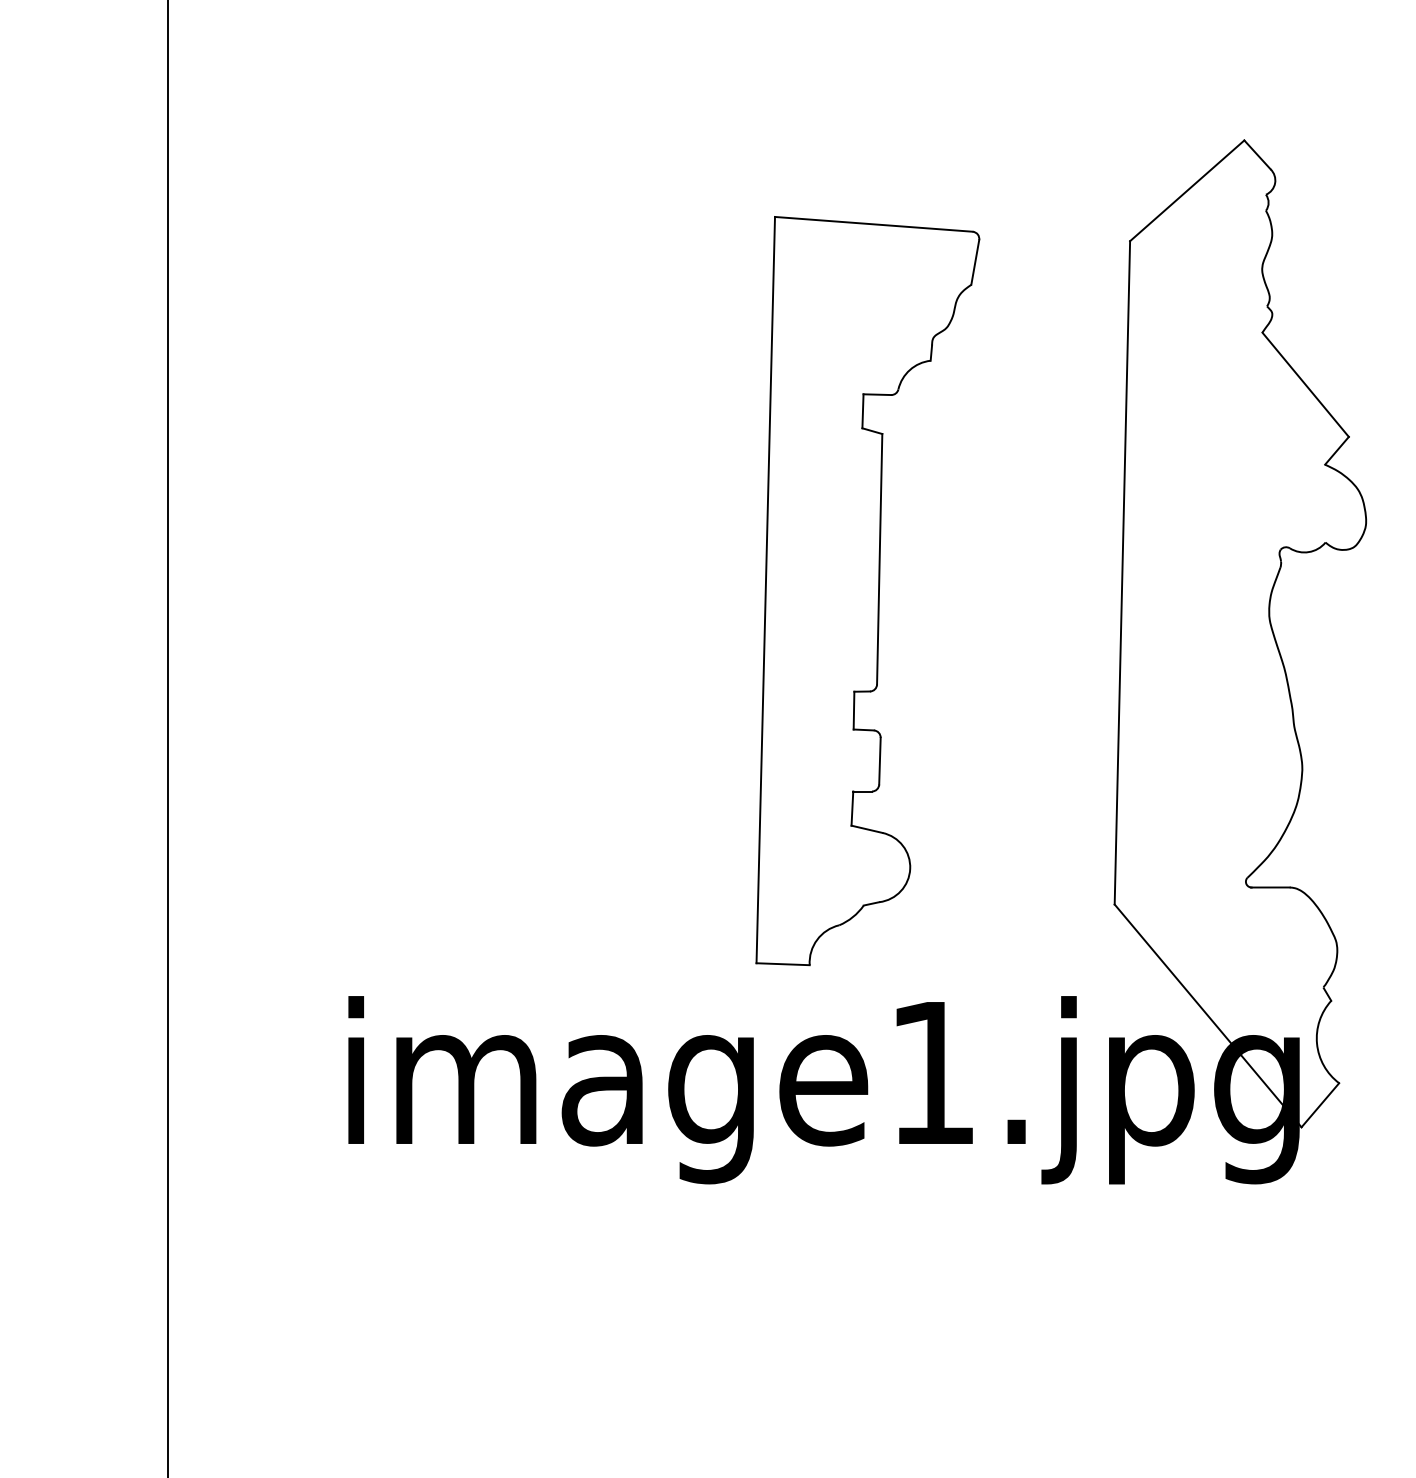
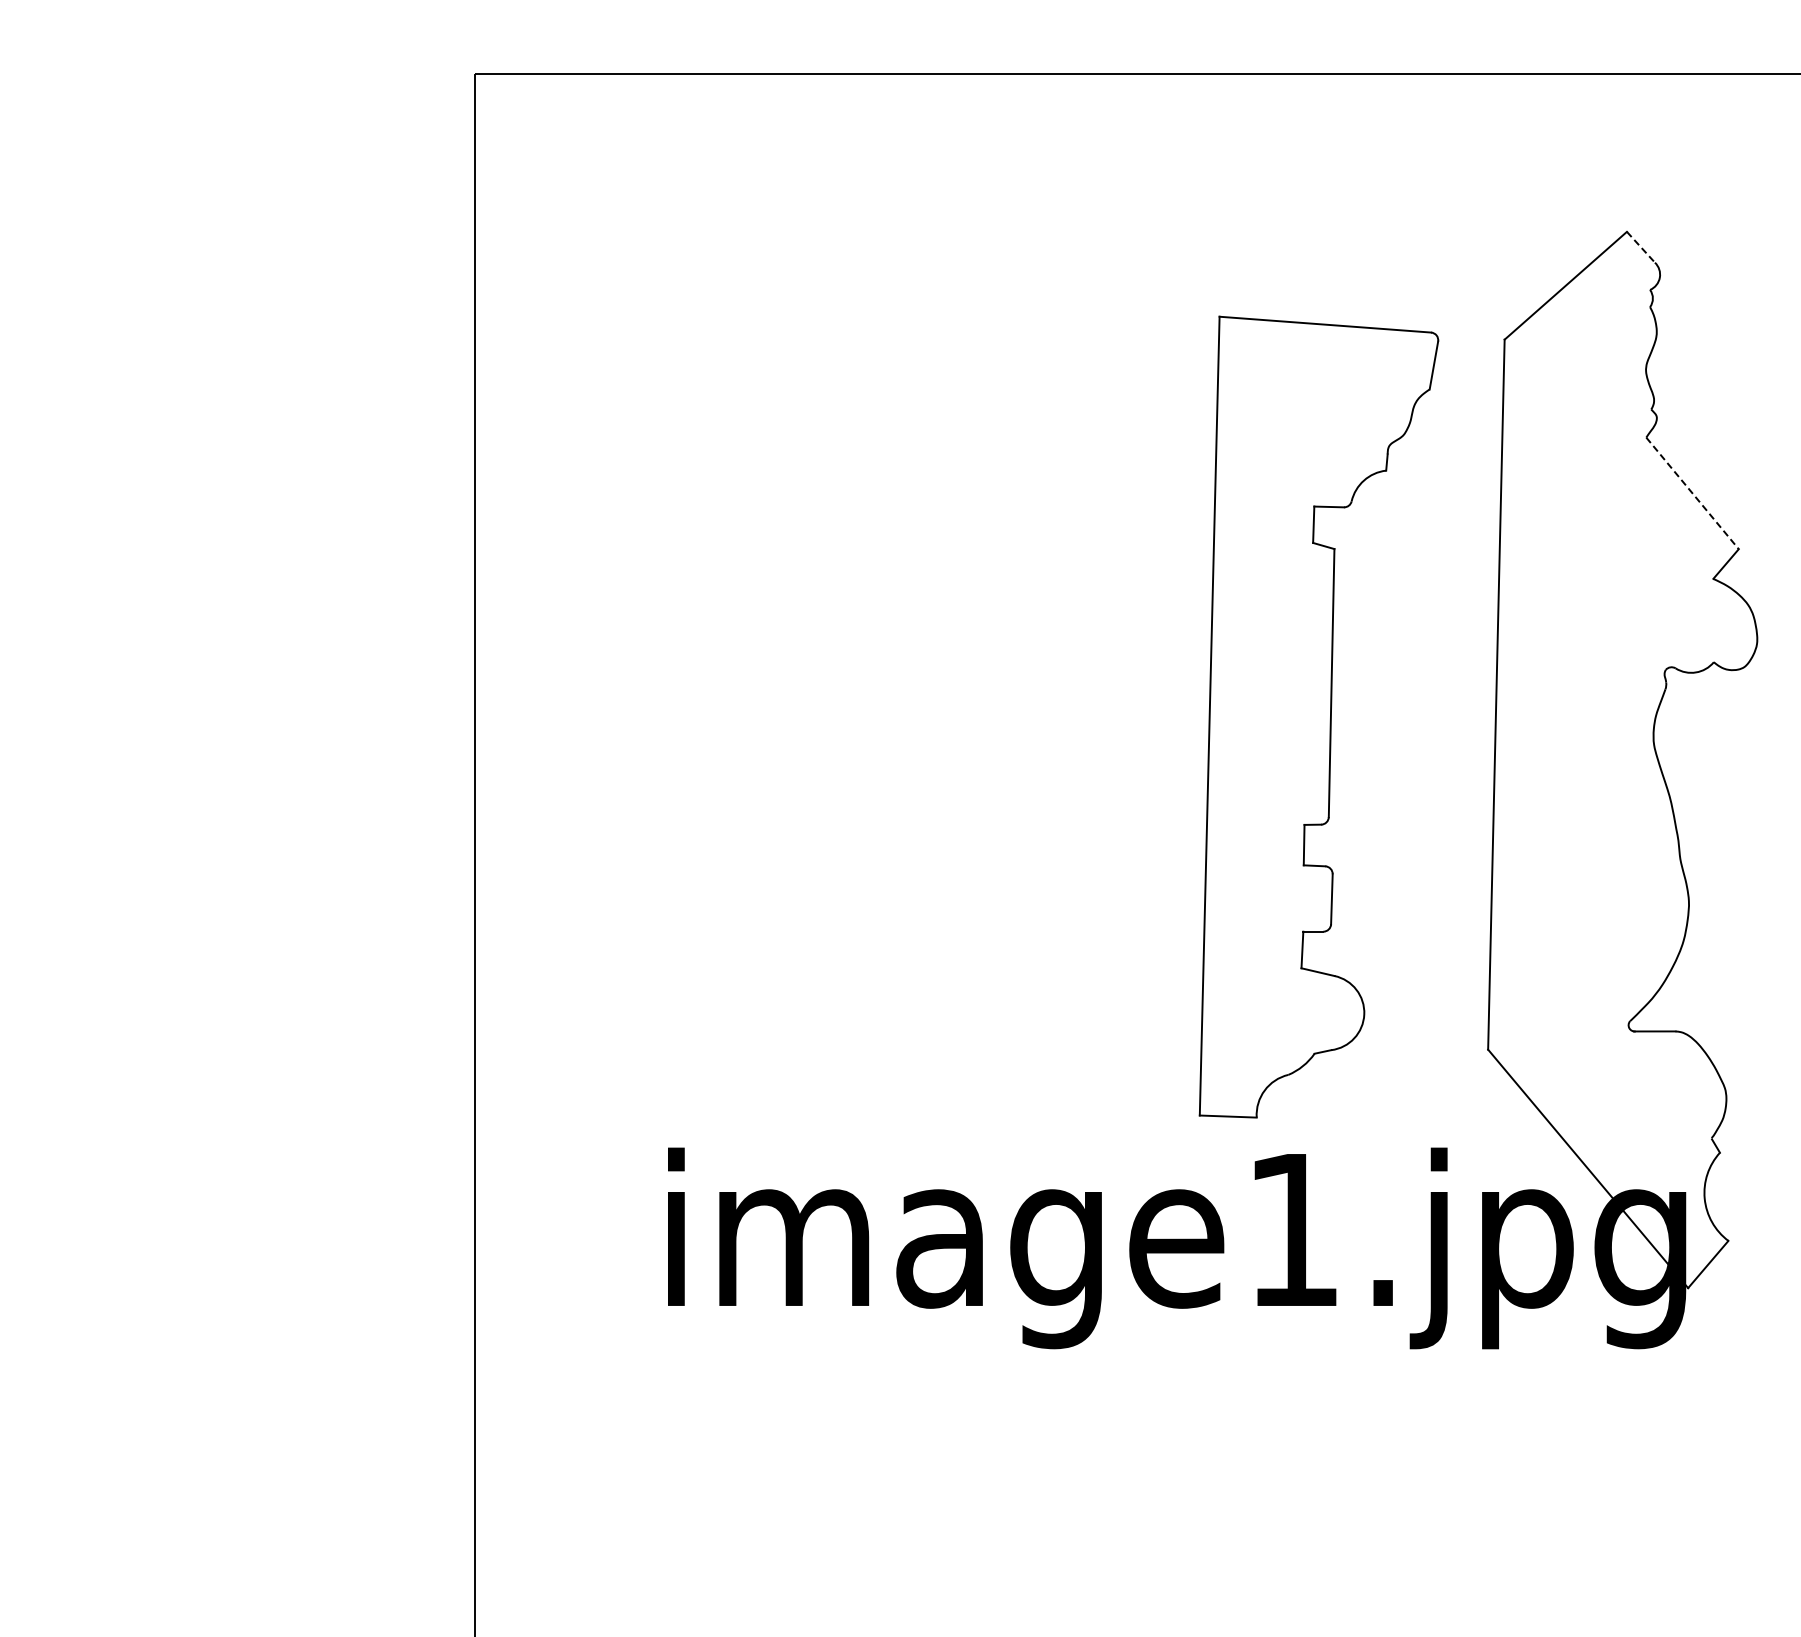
line: (1257, 155) -> (1640, 247), solid -> dashed
line: (1305, 384) -> (1692, 493), solid -> dashed
part: (867, 590) -> (1318, 716), moved

